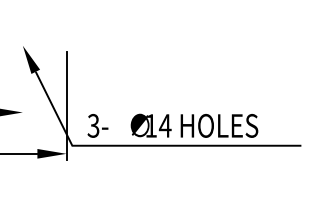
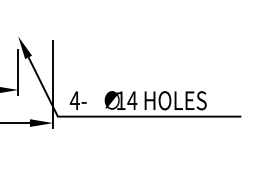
line: (23, 90) -> (18, 72), added
text: (93, 125) -> (74, 100), 3- -> 4-

